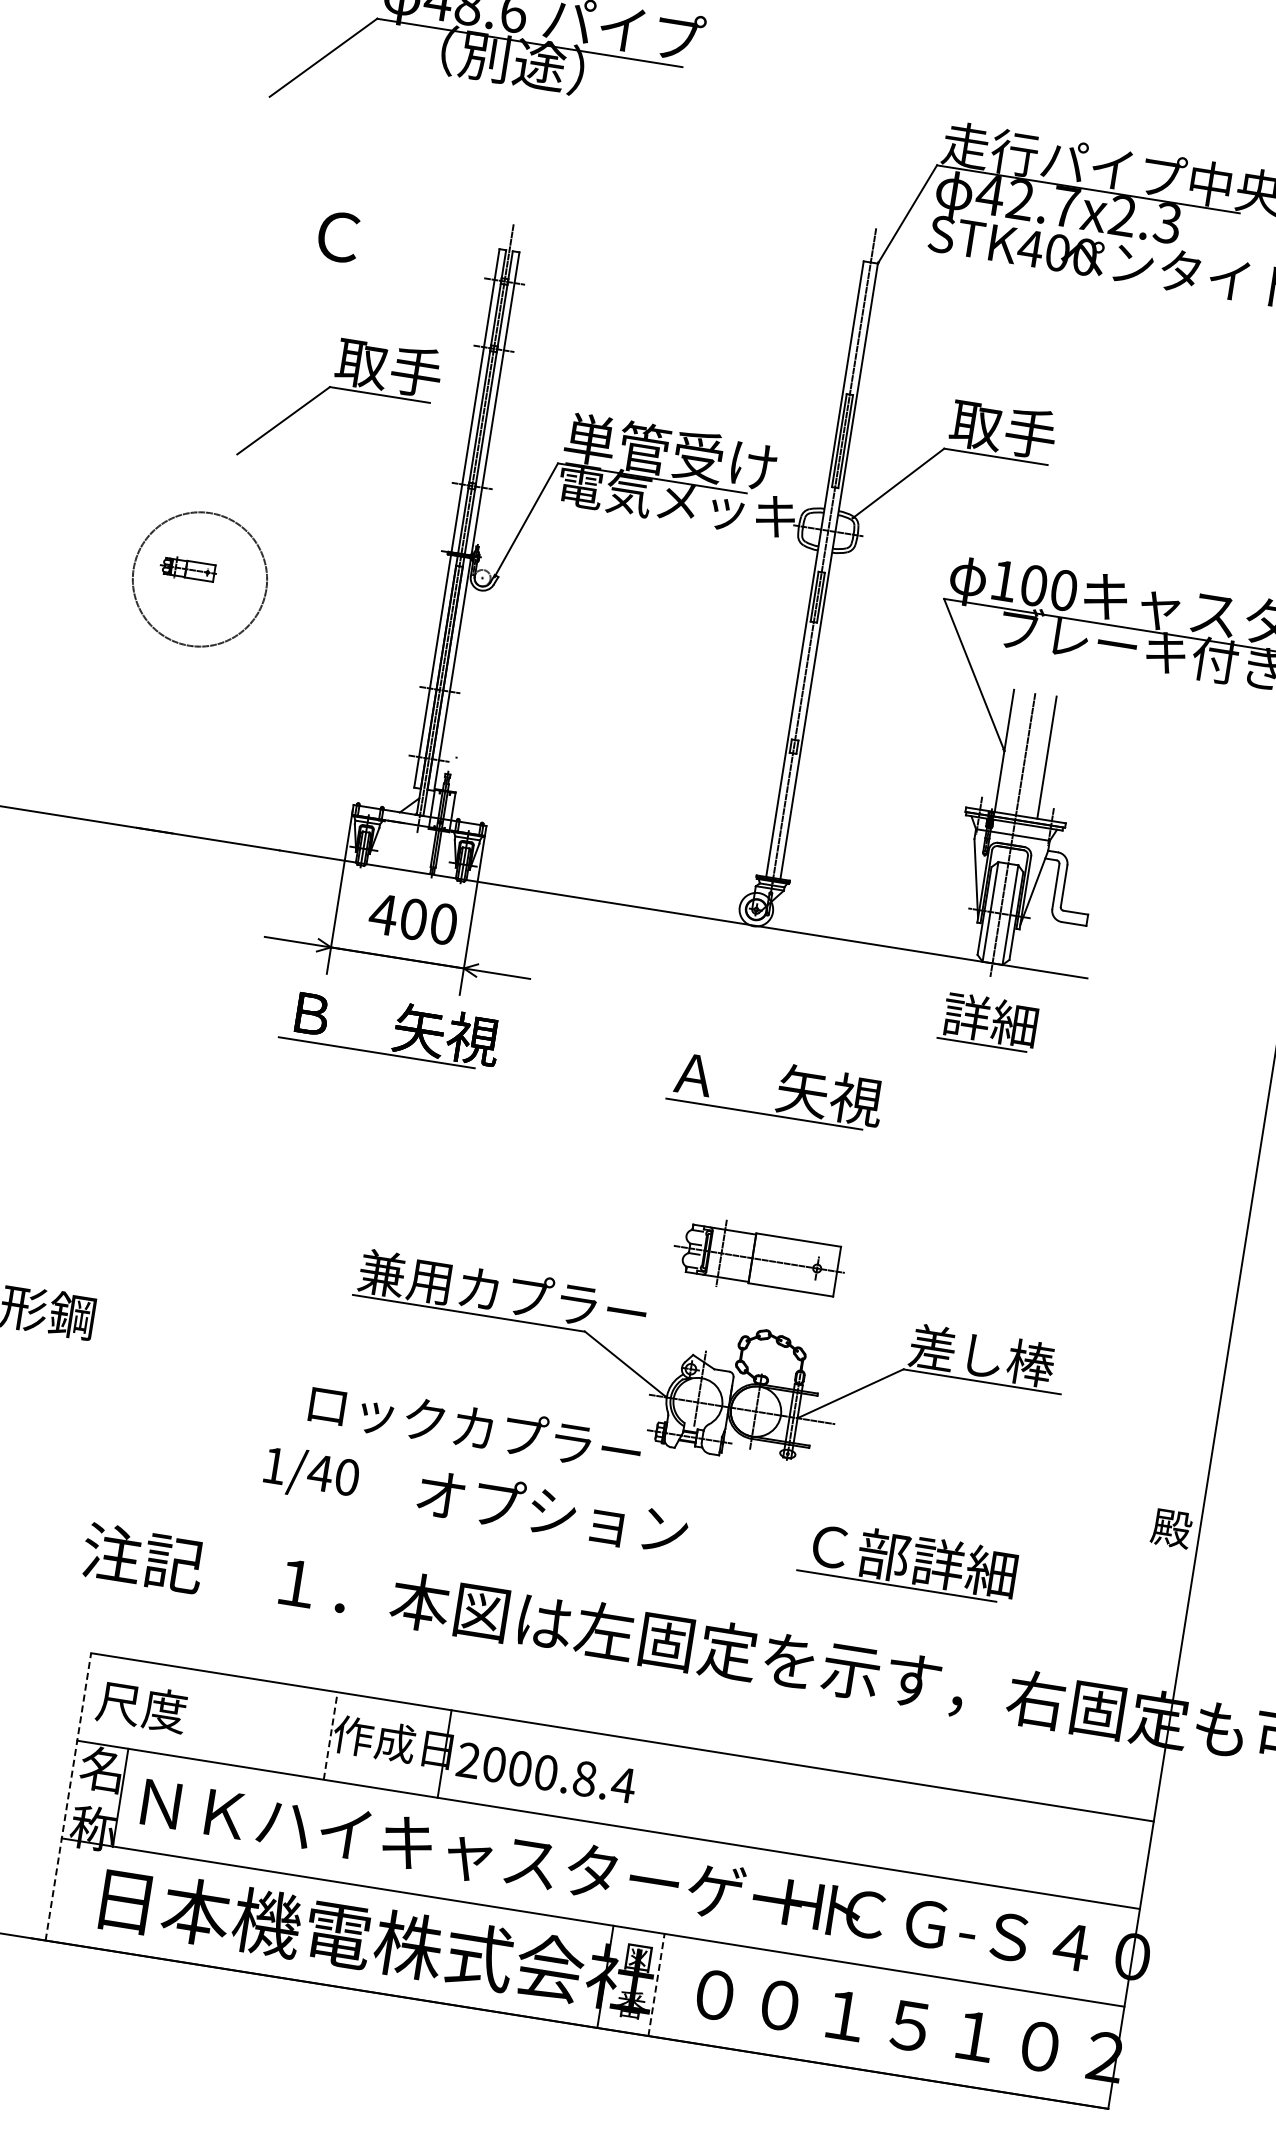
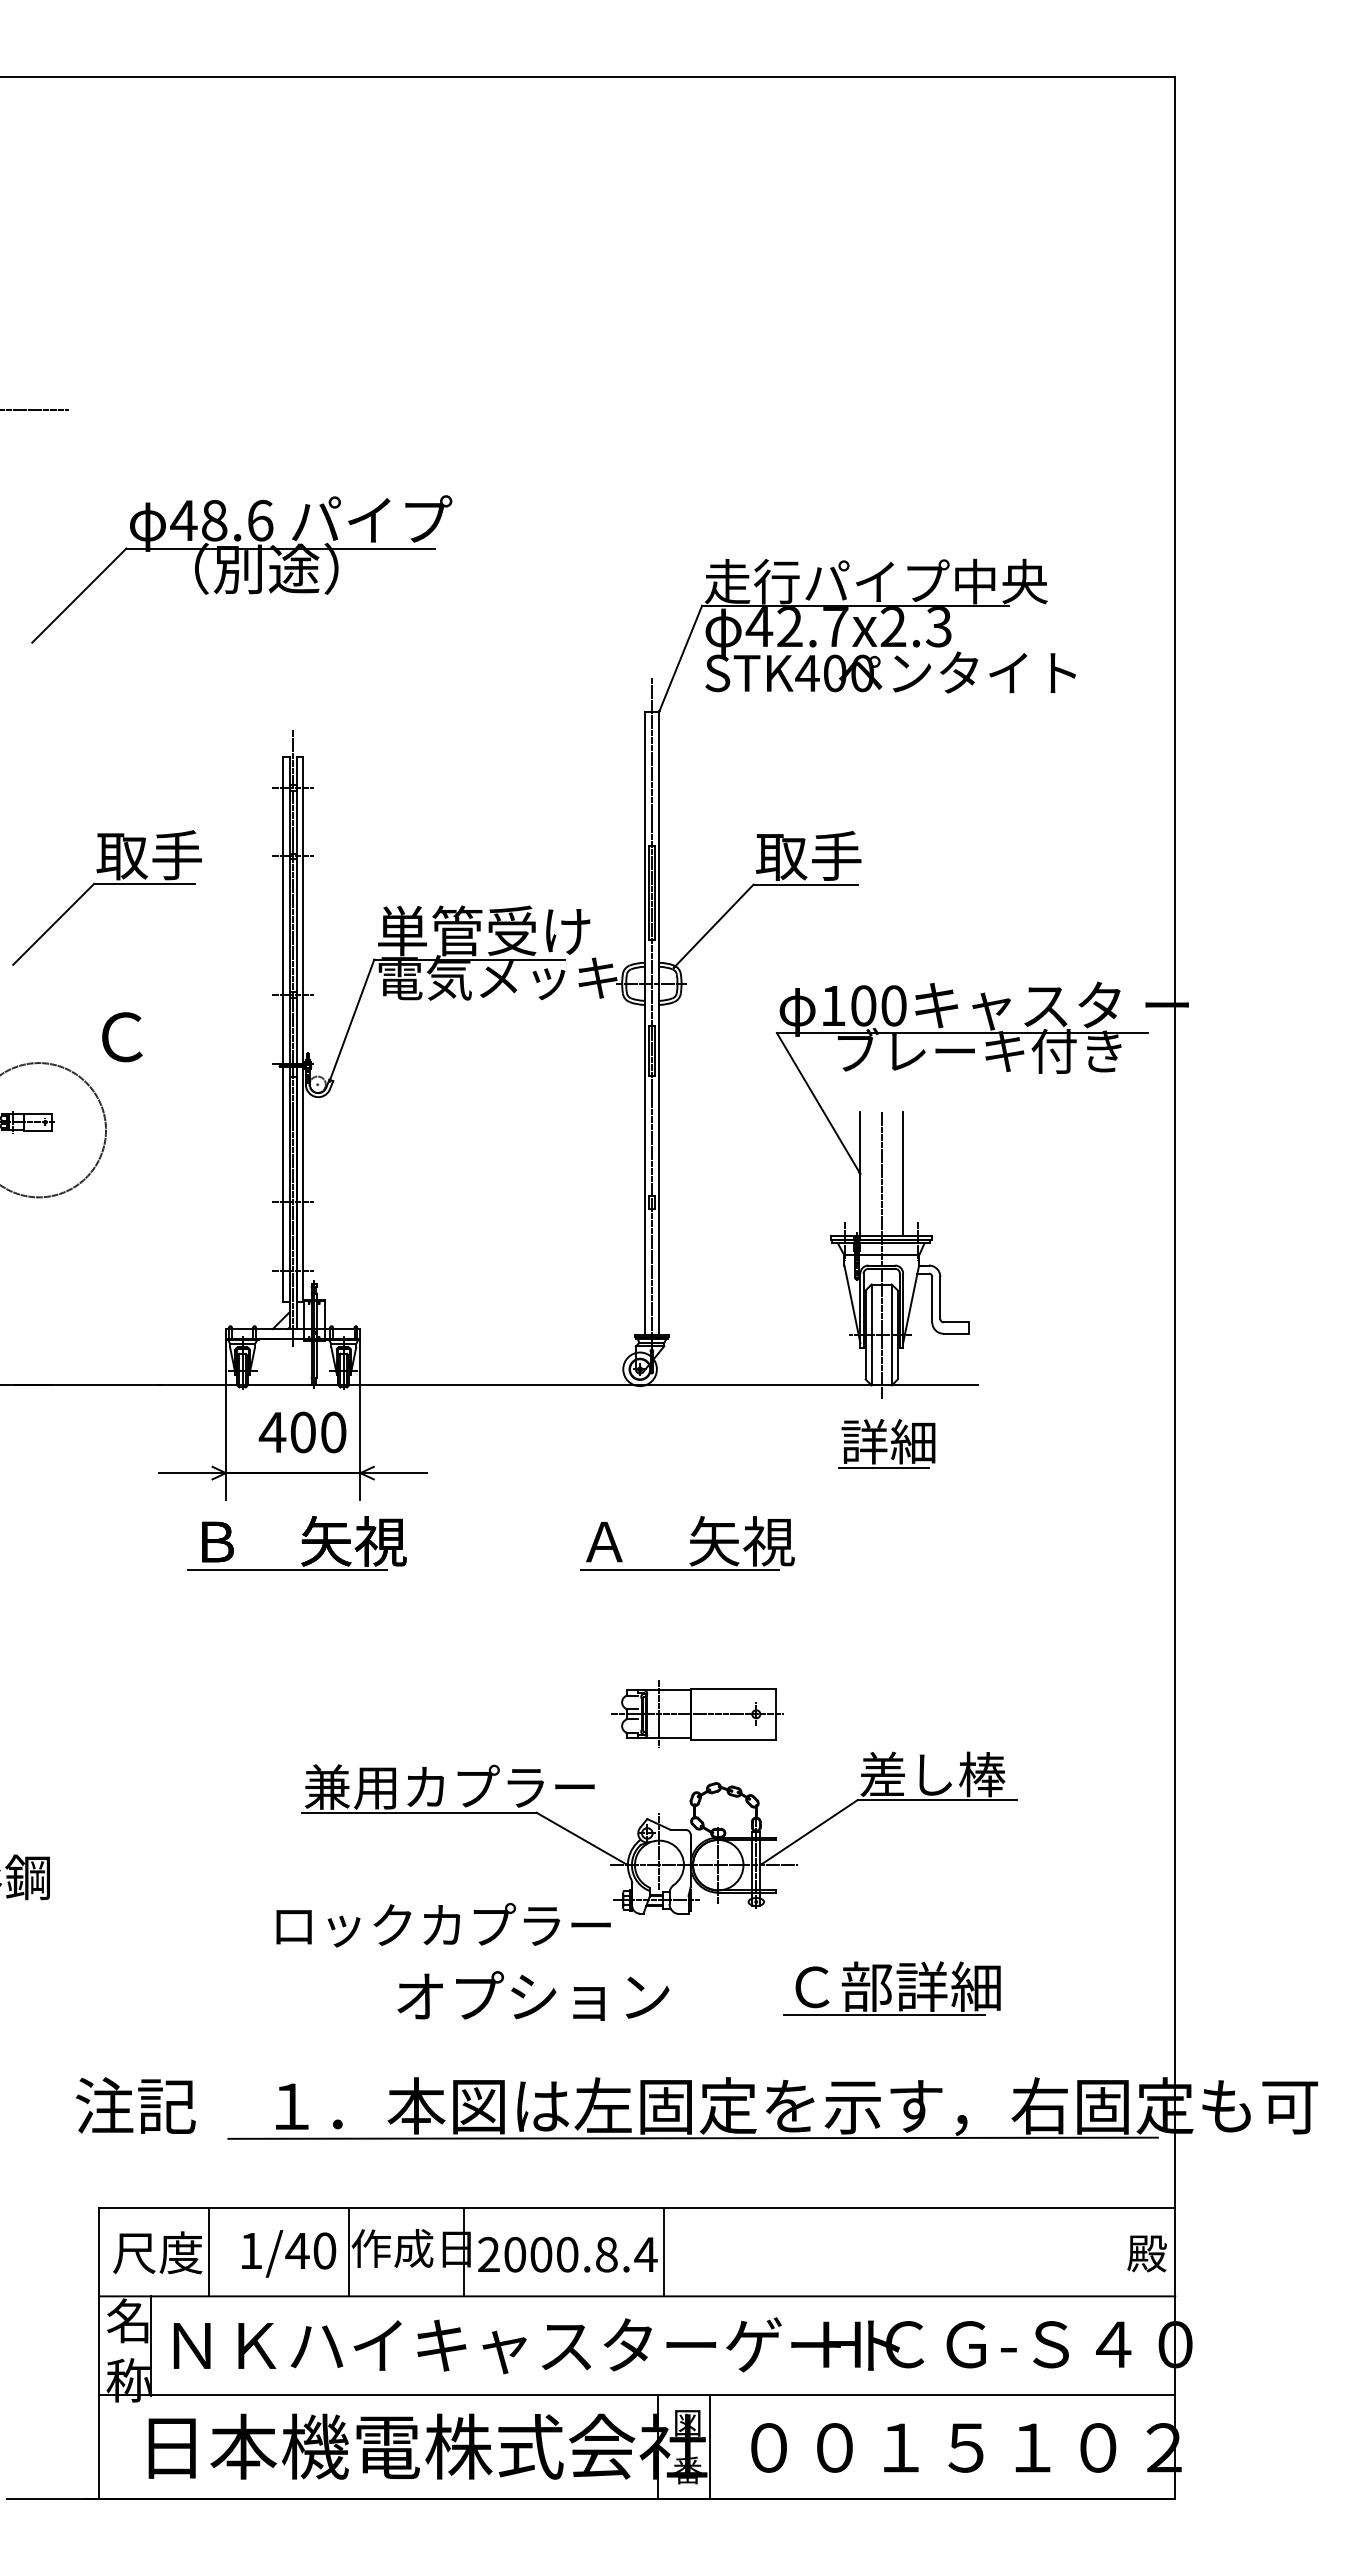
text: (338, 237) -> (122, 1037), moved
part: (342, 389) -> (106, 884), moved
text: (311, 1474) -> (289, 2253), moved
text: (1171, 1528) -> (1146, 2253), moved
line: (687, 1676) -> (692, 2137), added
line: (193, 1713) -> (209, 2251), added
line: (330, 1735) -> (348, 2251), dashed -> solid
line: (641, 1784) -> (663, 2251), added
line: (68, 1796) -> (99, 2352), dashed -> solid
line: (656, 1985) -> (709, 2447), dashed -> solid

